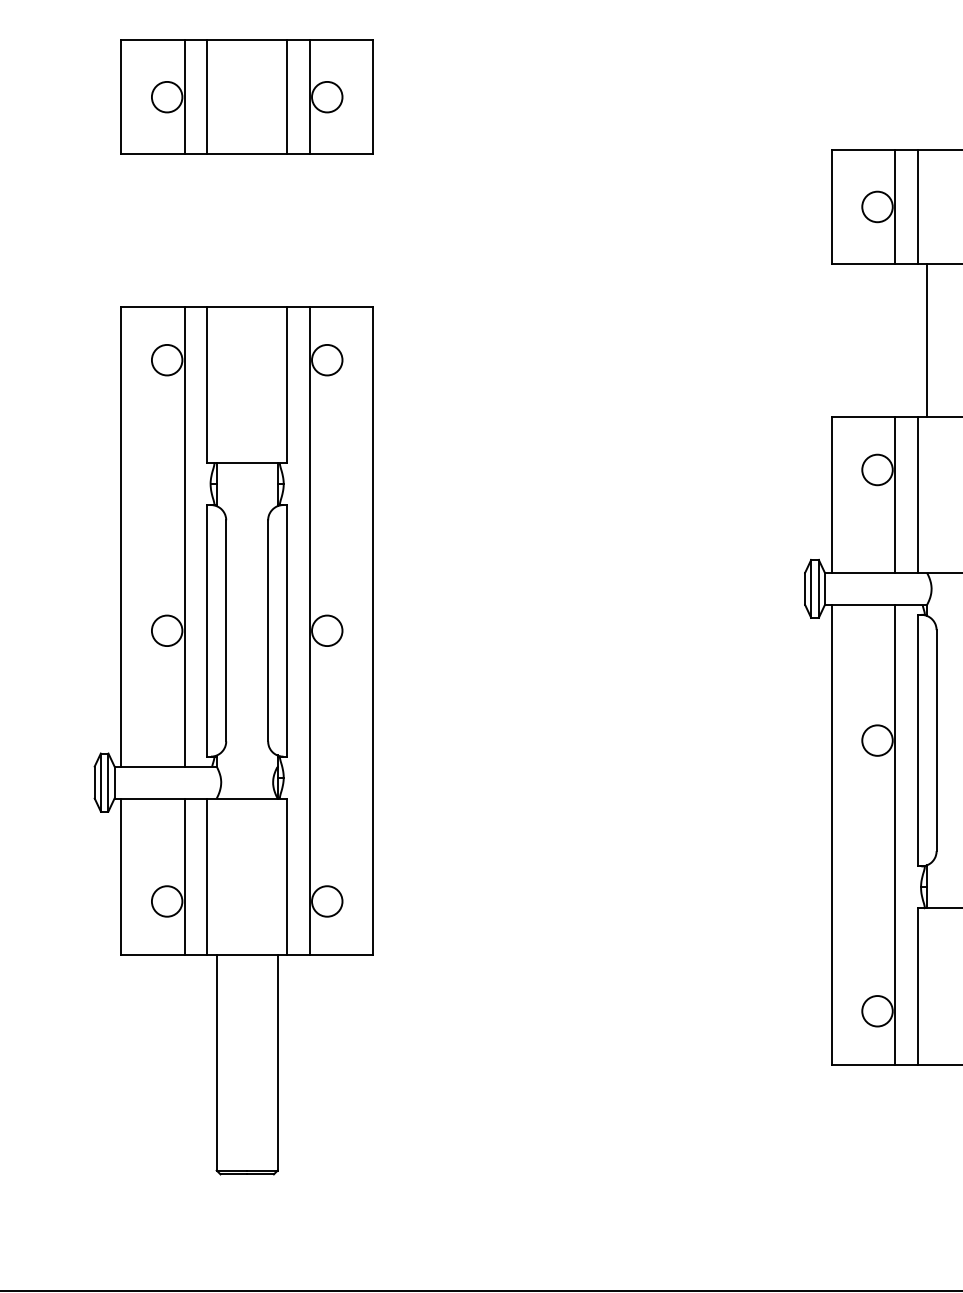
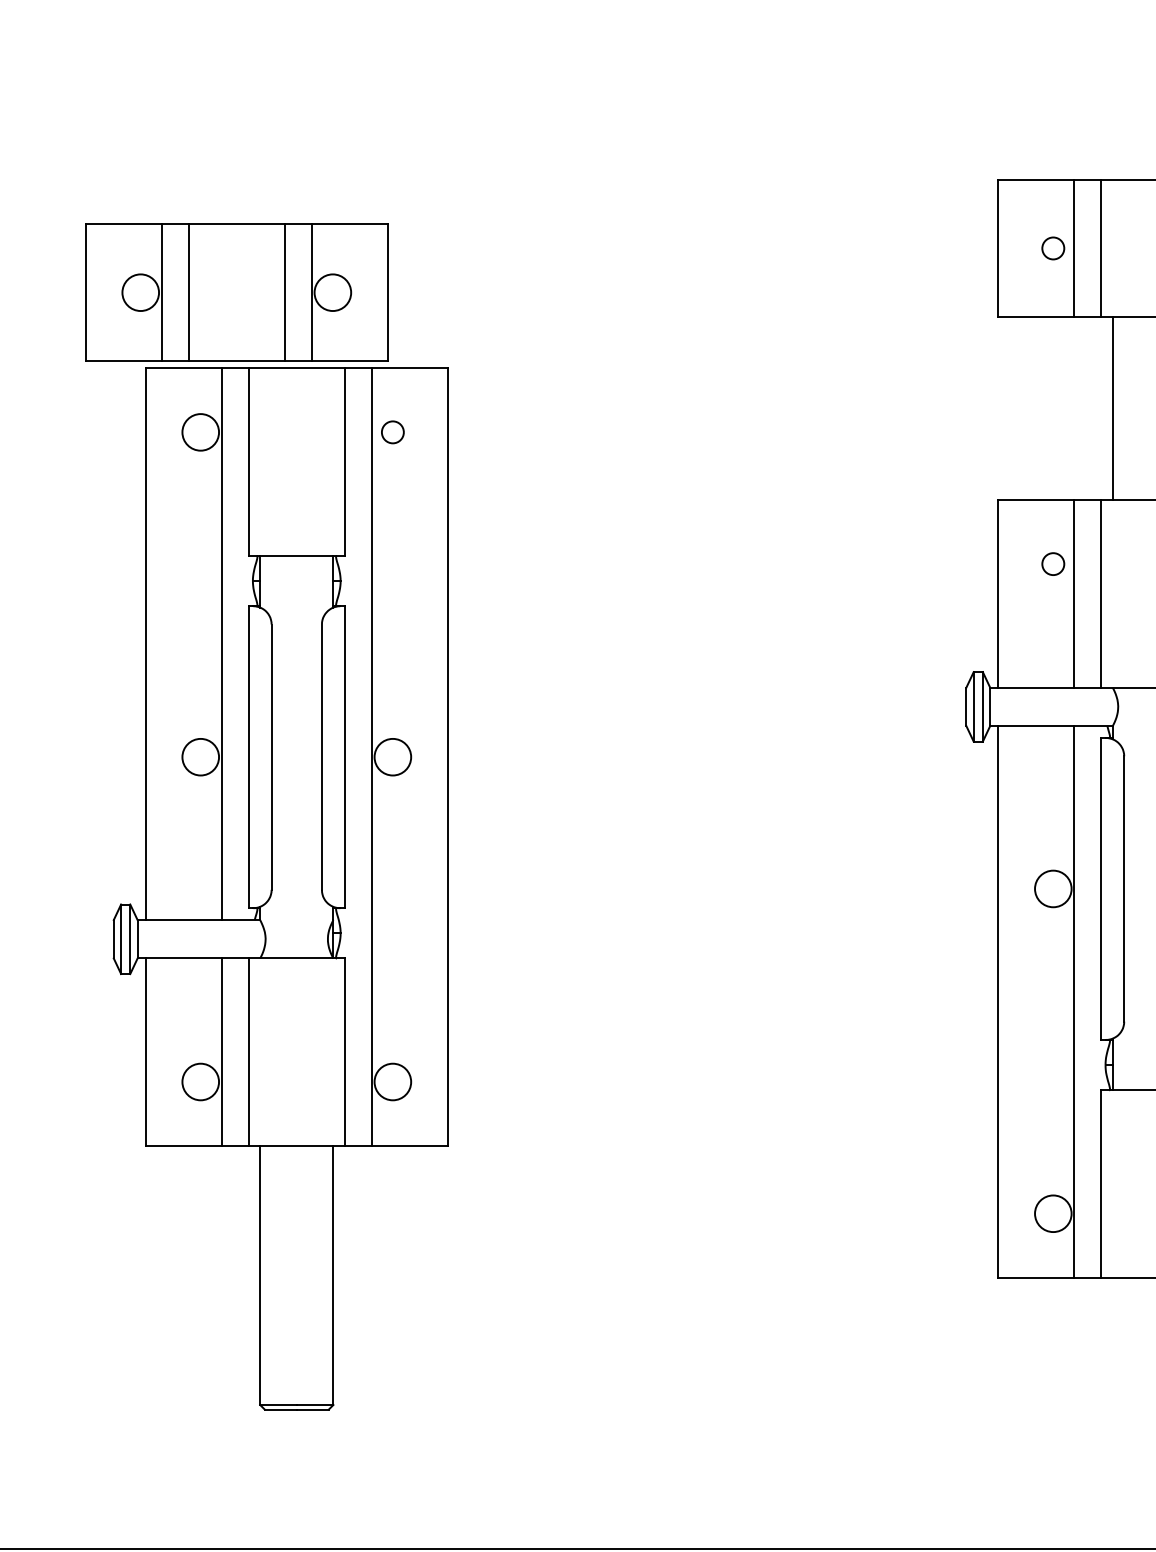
part: (246, 97) -> (236, 292), moved
circle: (877, 206) -> (1053, 248), size x0.6
circle: (326, 360) -> (392, 432), size x0.6
circle: (877, 469) -> (1053, 563), size x0.6

